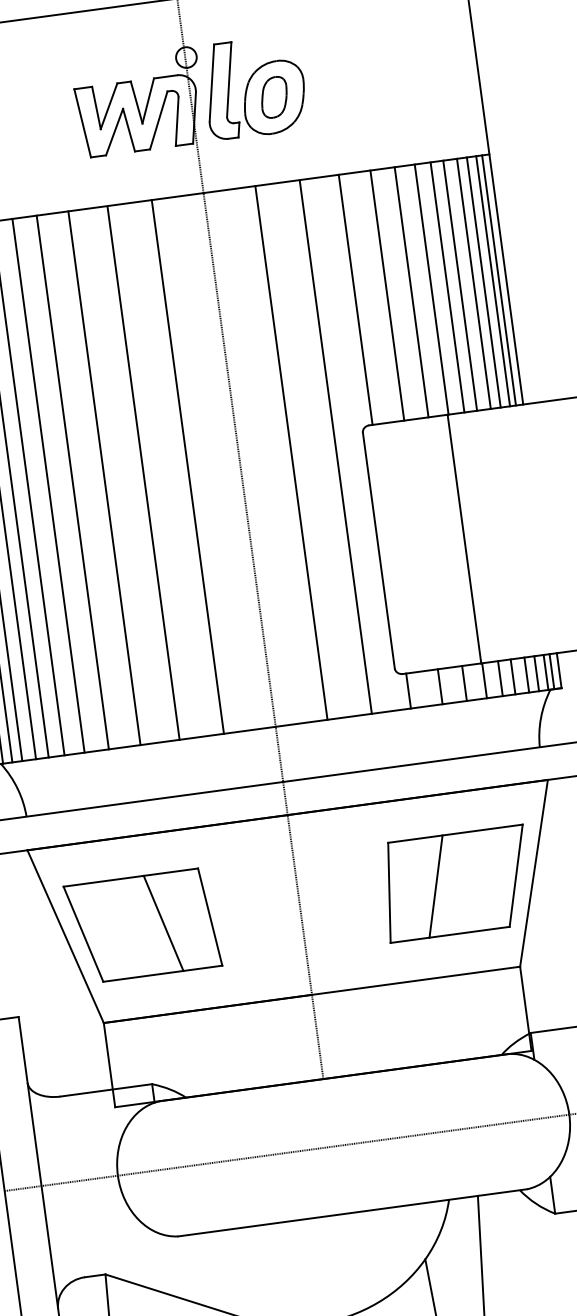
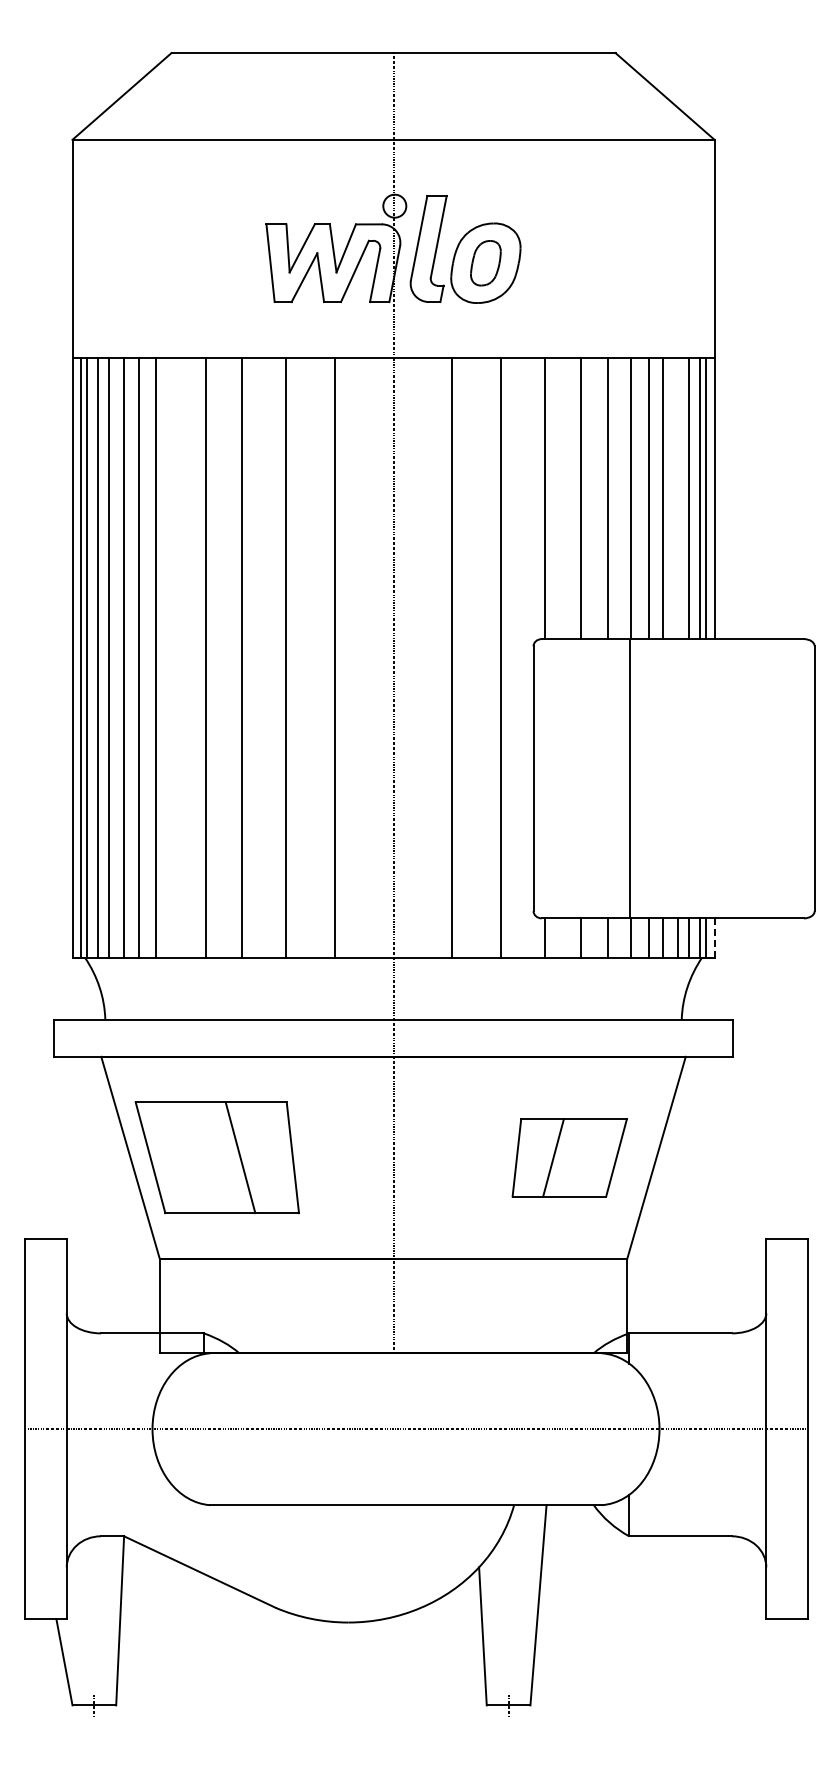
line: (474, 283) -> (678, 498), removed
line: (48, 485) -> (178, 657), removed
line: (559, 671) -> (714, 938), solid -> dashed
part: (456, 883) -> (569, 1157), size x0.7

